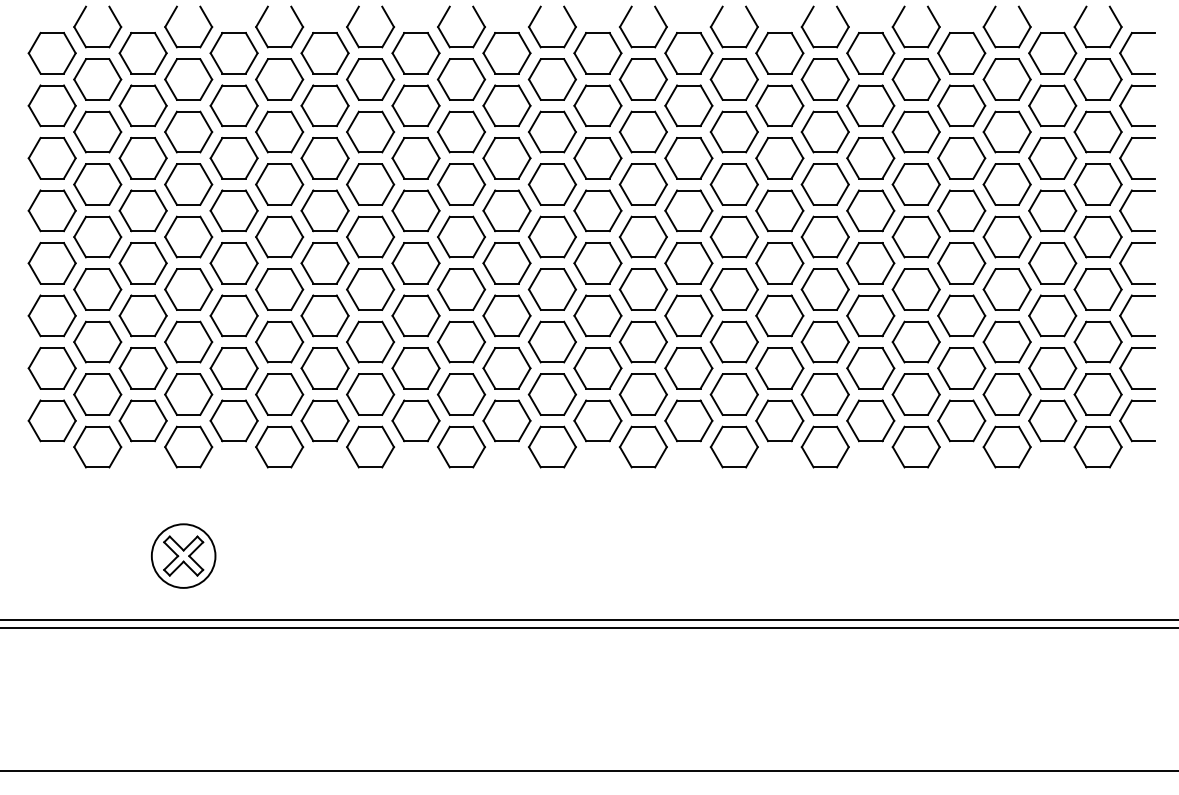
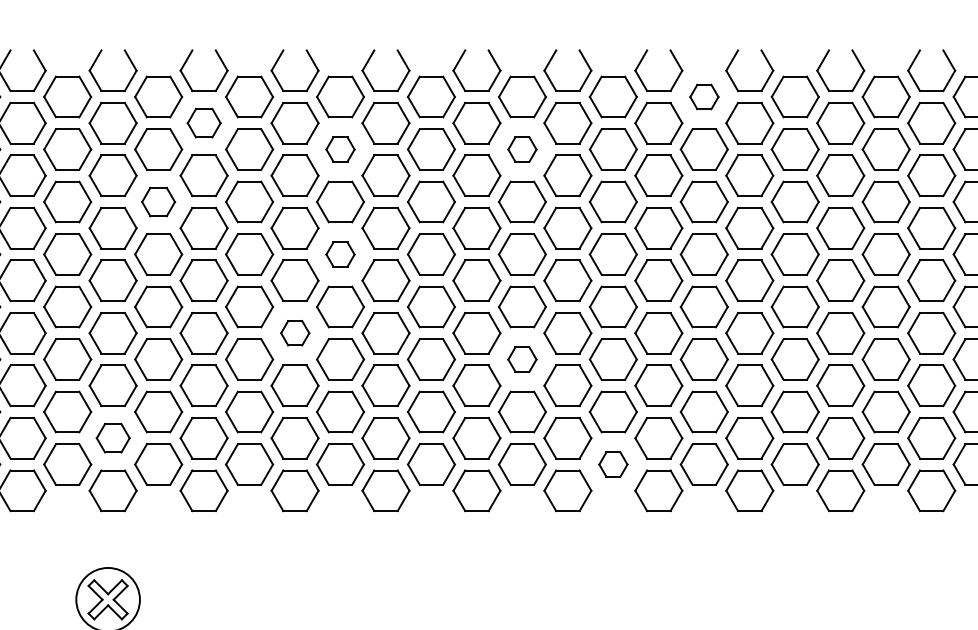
part: (779, 53) -> (703, 97), size x0.6
part: (279, 79) -> (203, 123), size x0.7
part: (415, 105) -> (339, 149), size x0.6
part: (597, 105) -> (521, 149), size x0.6
part: (233, 158) -> (157, 202), size x0.7
part: (415, 210) -> (339, 254), size x0.6
part: (370, 289) -> (294, 333), size x0.6
part: (597, 315) -> (521, 359), size x0.6
part: (188, 394) -> (112, 438), size x0.7
part: (688, 420) -> (612, 464), size x0.6

